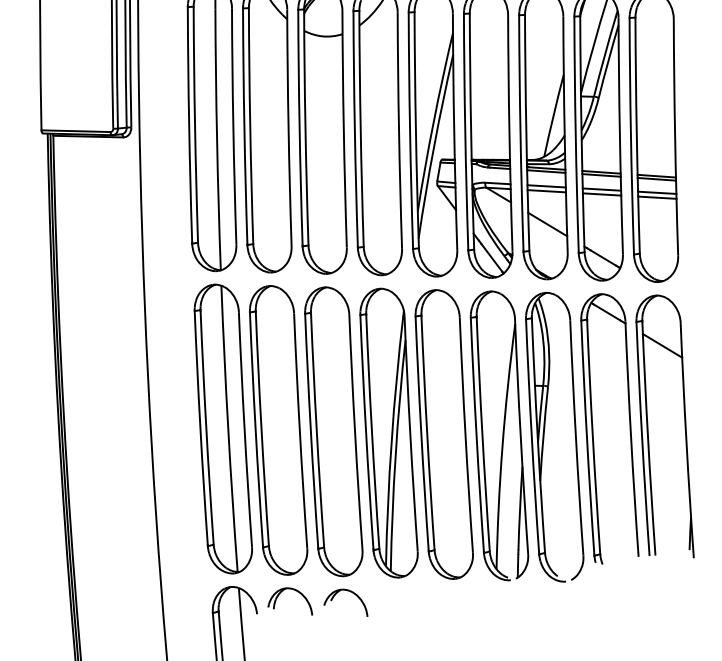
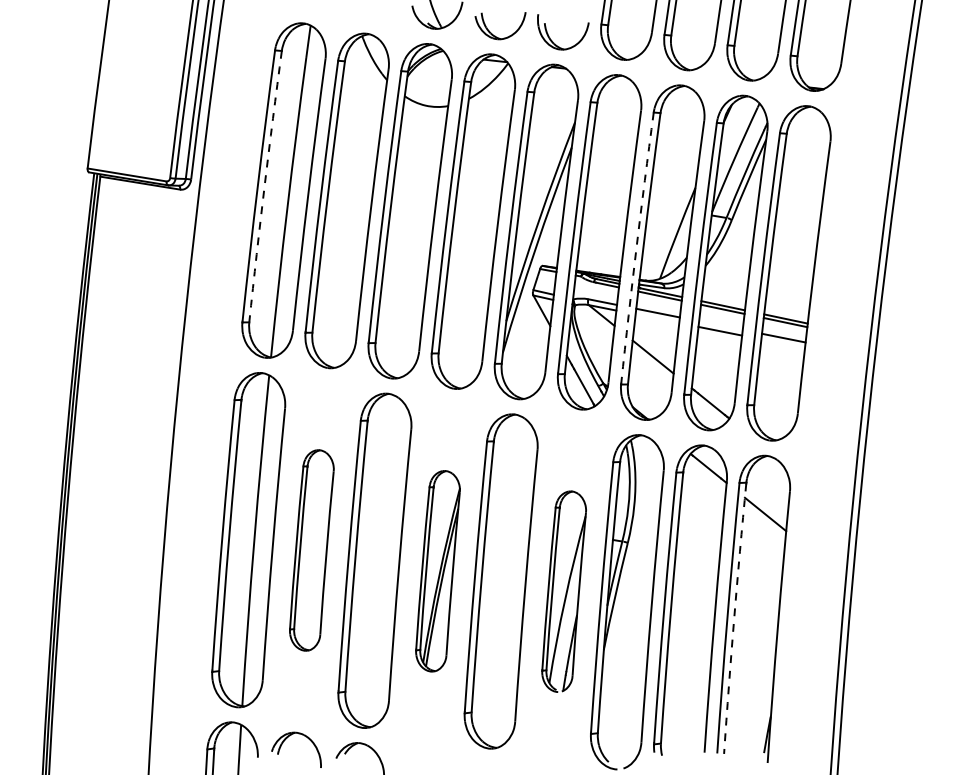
arc: (194, 124) -> (264, 186), solid -> dashed
arc: (520, 133) -> (636, 248), solid -> dashed
line: (601, 189) -> (720, 325), removed
line: (546, 191) -> (657, 318), removed
line: (656, 197) -> (782, 343), removed
part: (278, 430) -> (311, 550), size x0.6
part: (388, 433) -> (437, 571), size x0.6
part: (498, 435) -> (563, 591), size x0.6
arc: (648, 438) -> (734, 618), solid -> dashed

